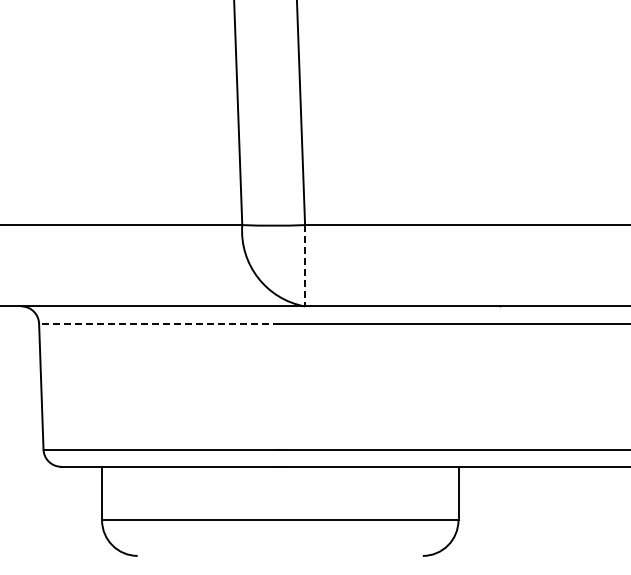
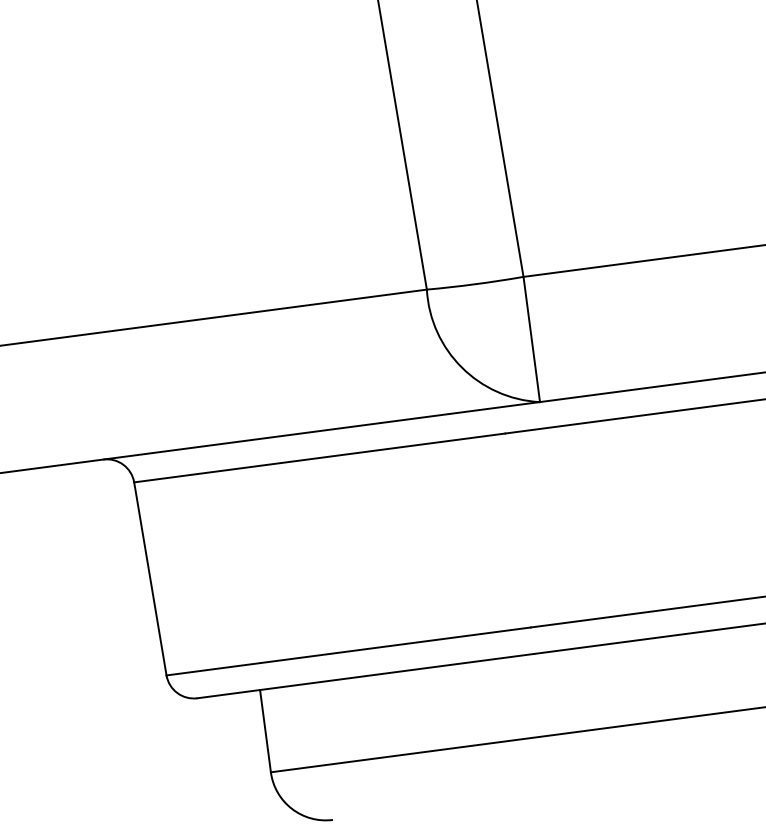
line: (305, 265) -> (532, 339), dashed -> solid
line: (159, 323) -> (319, 457), dashed -> solid

